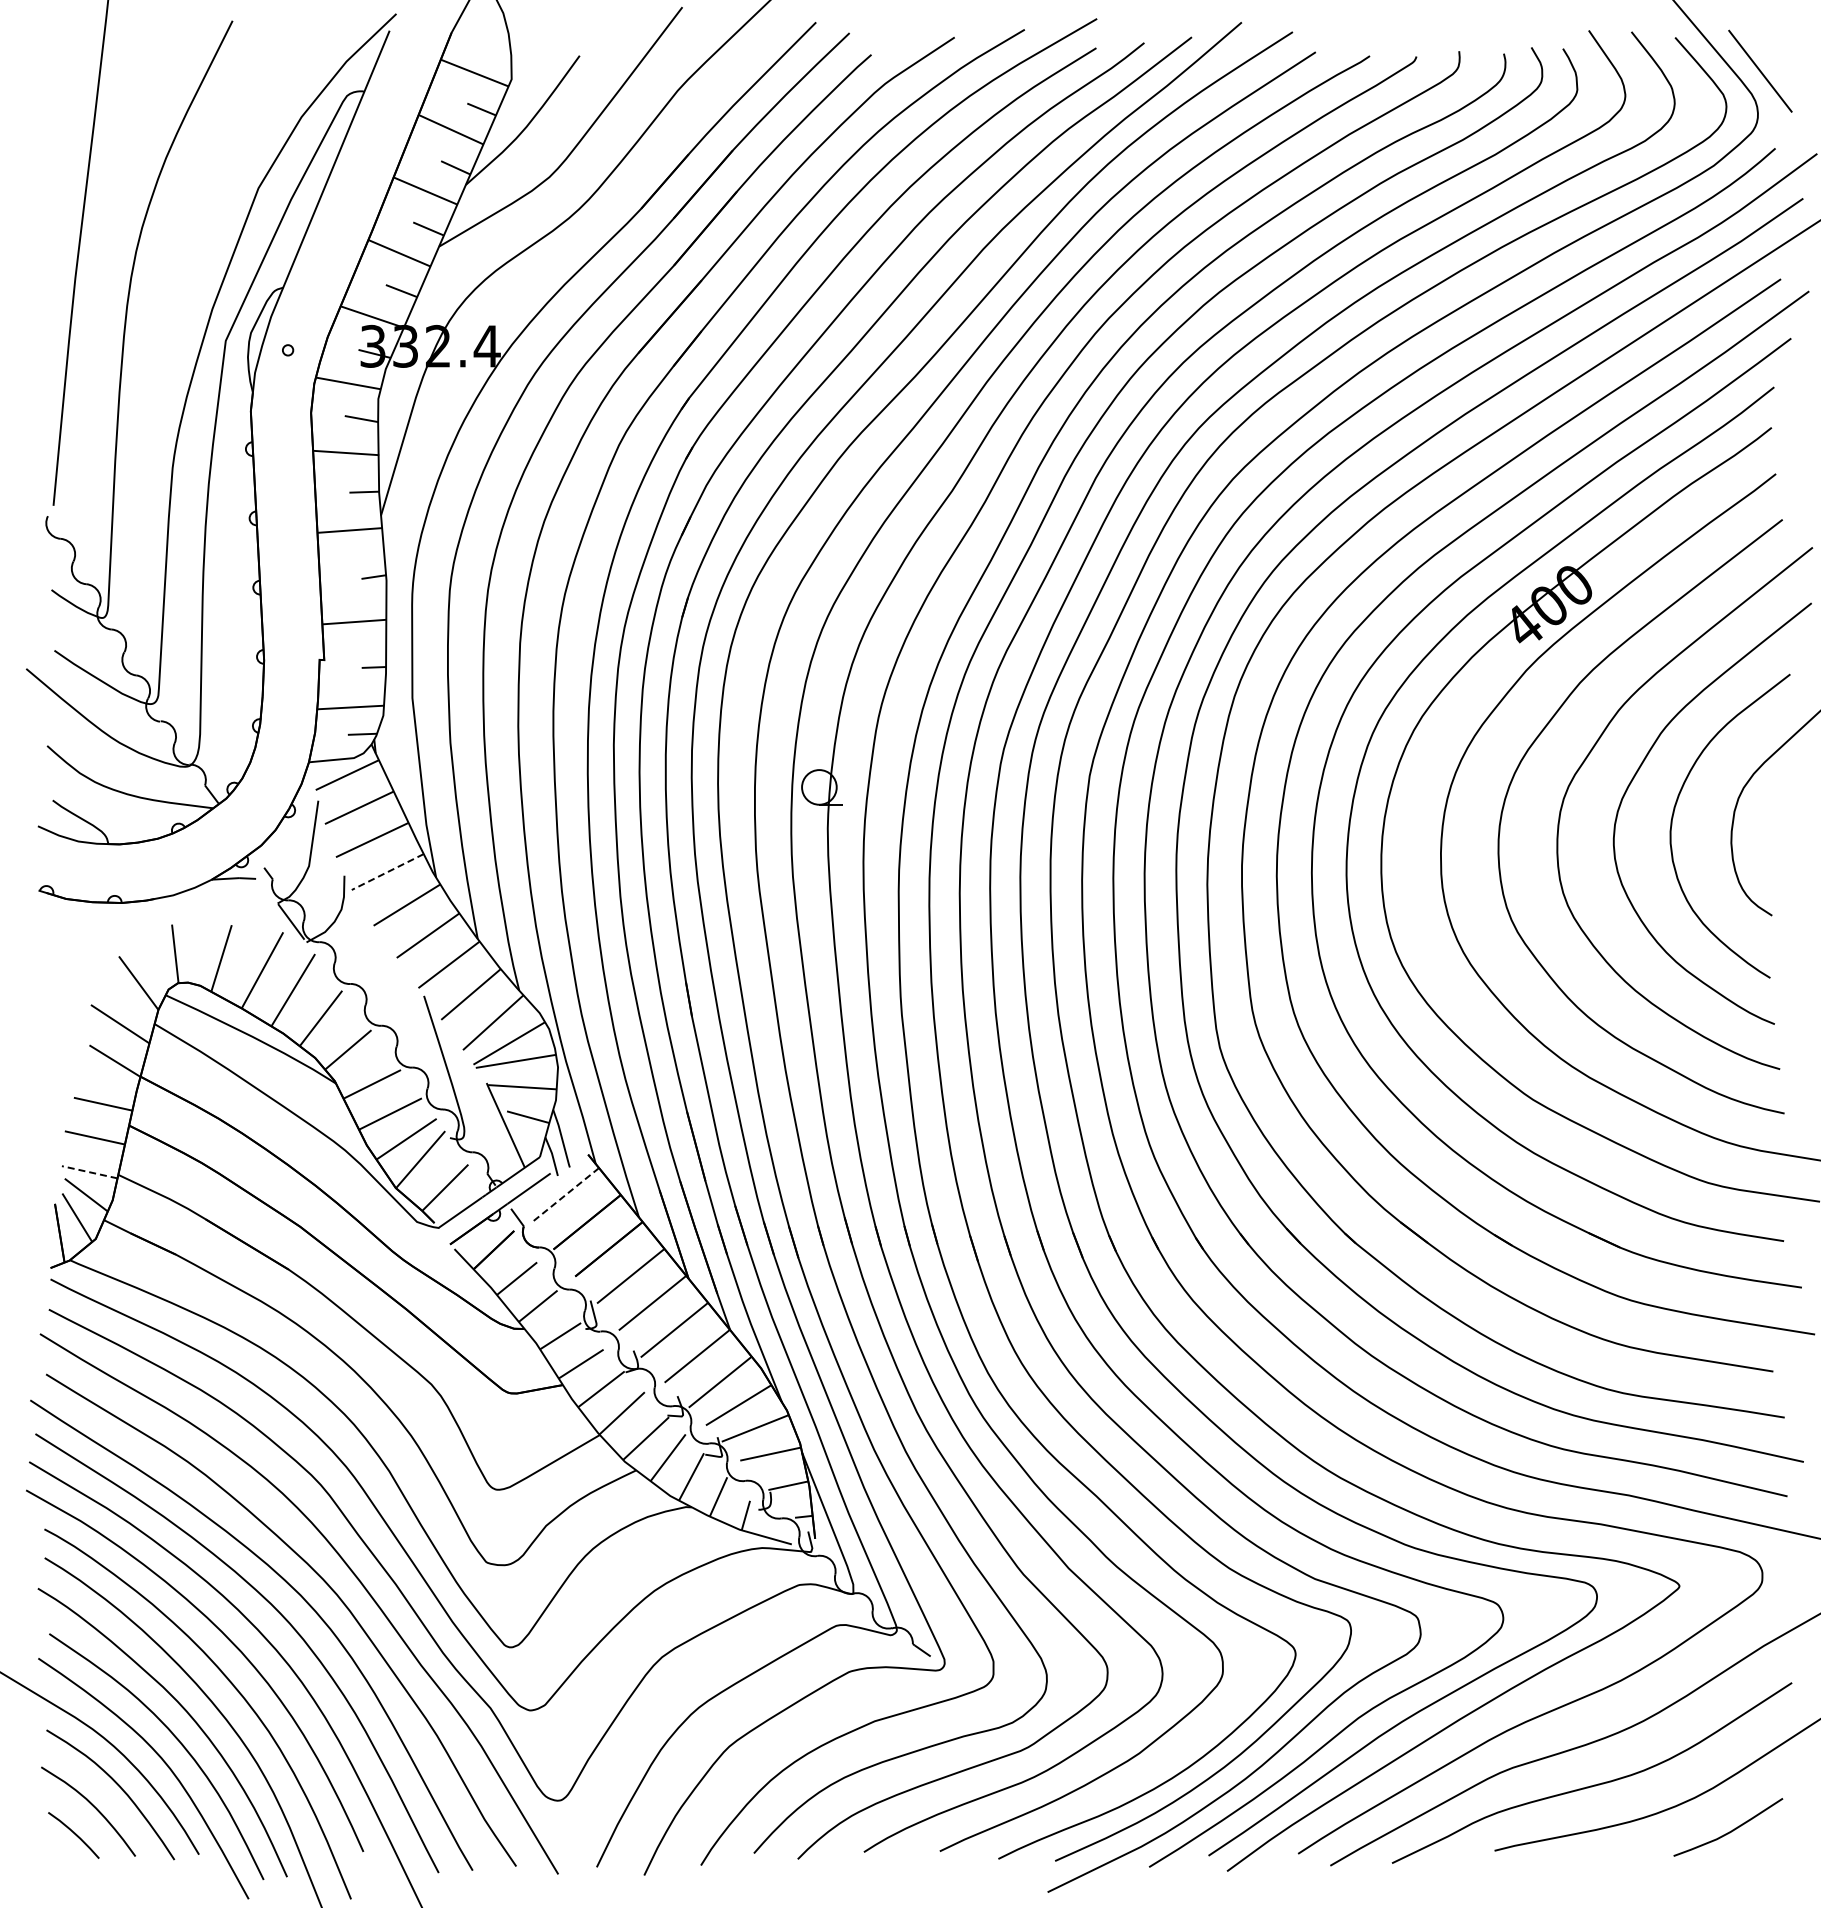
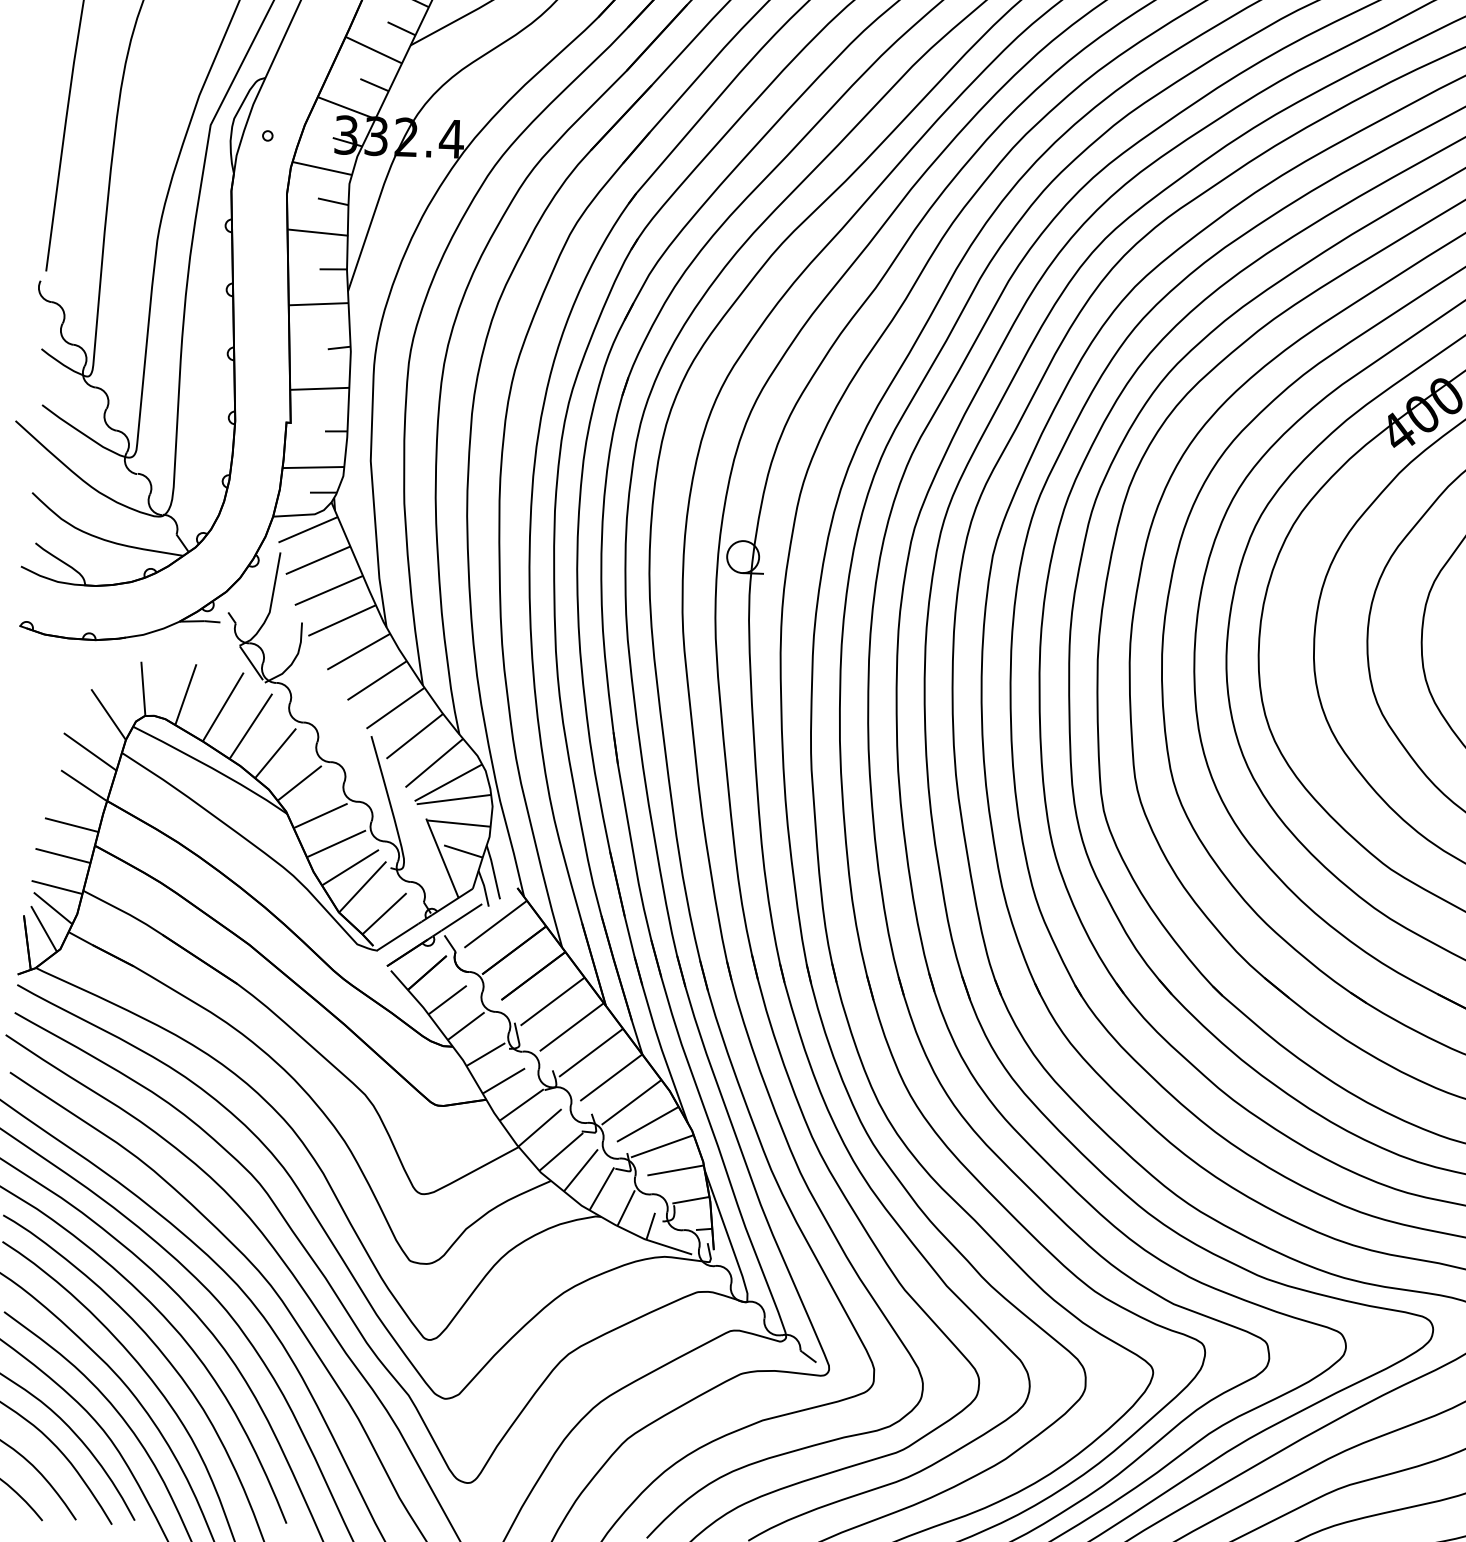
line: (387, 872) -> (341, 620), dashed -> solid
line: (89, 1172) -> (56, 887), dashed -> solid
line: (565, 1195) -> (495, 924), dashed -> solid

